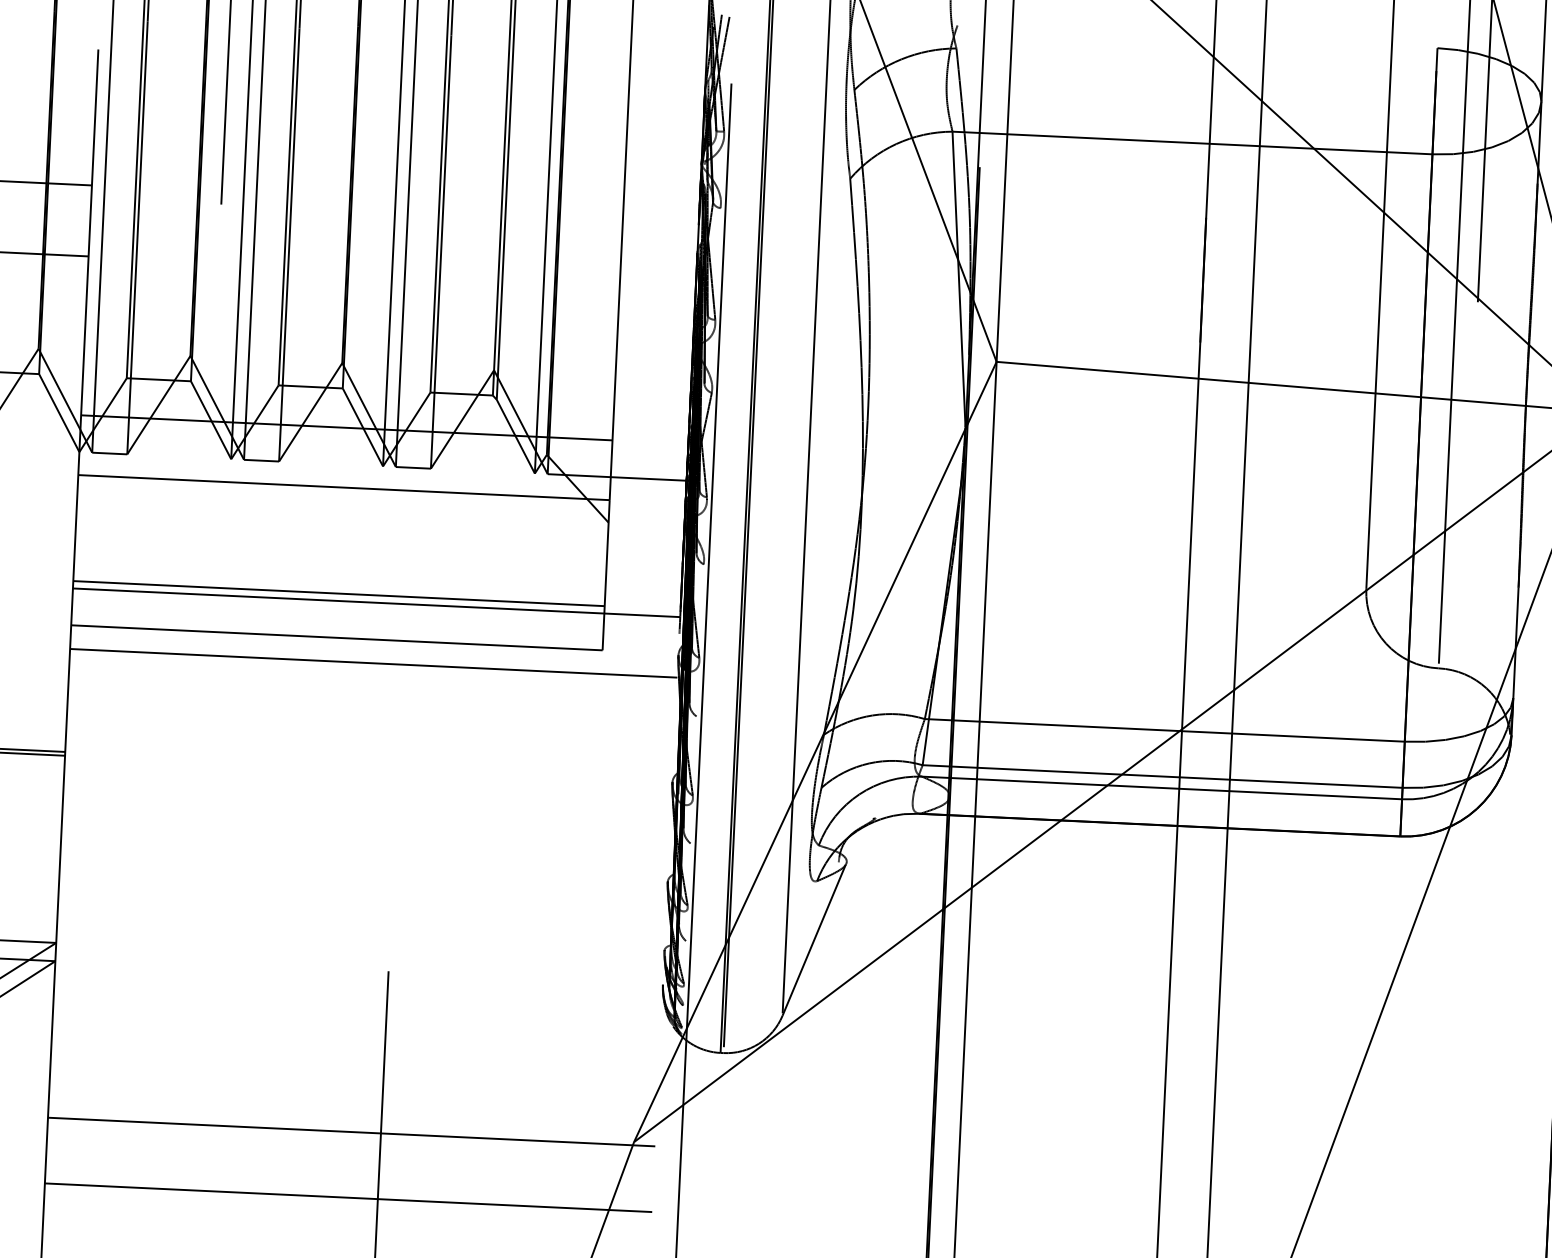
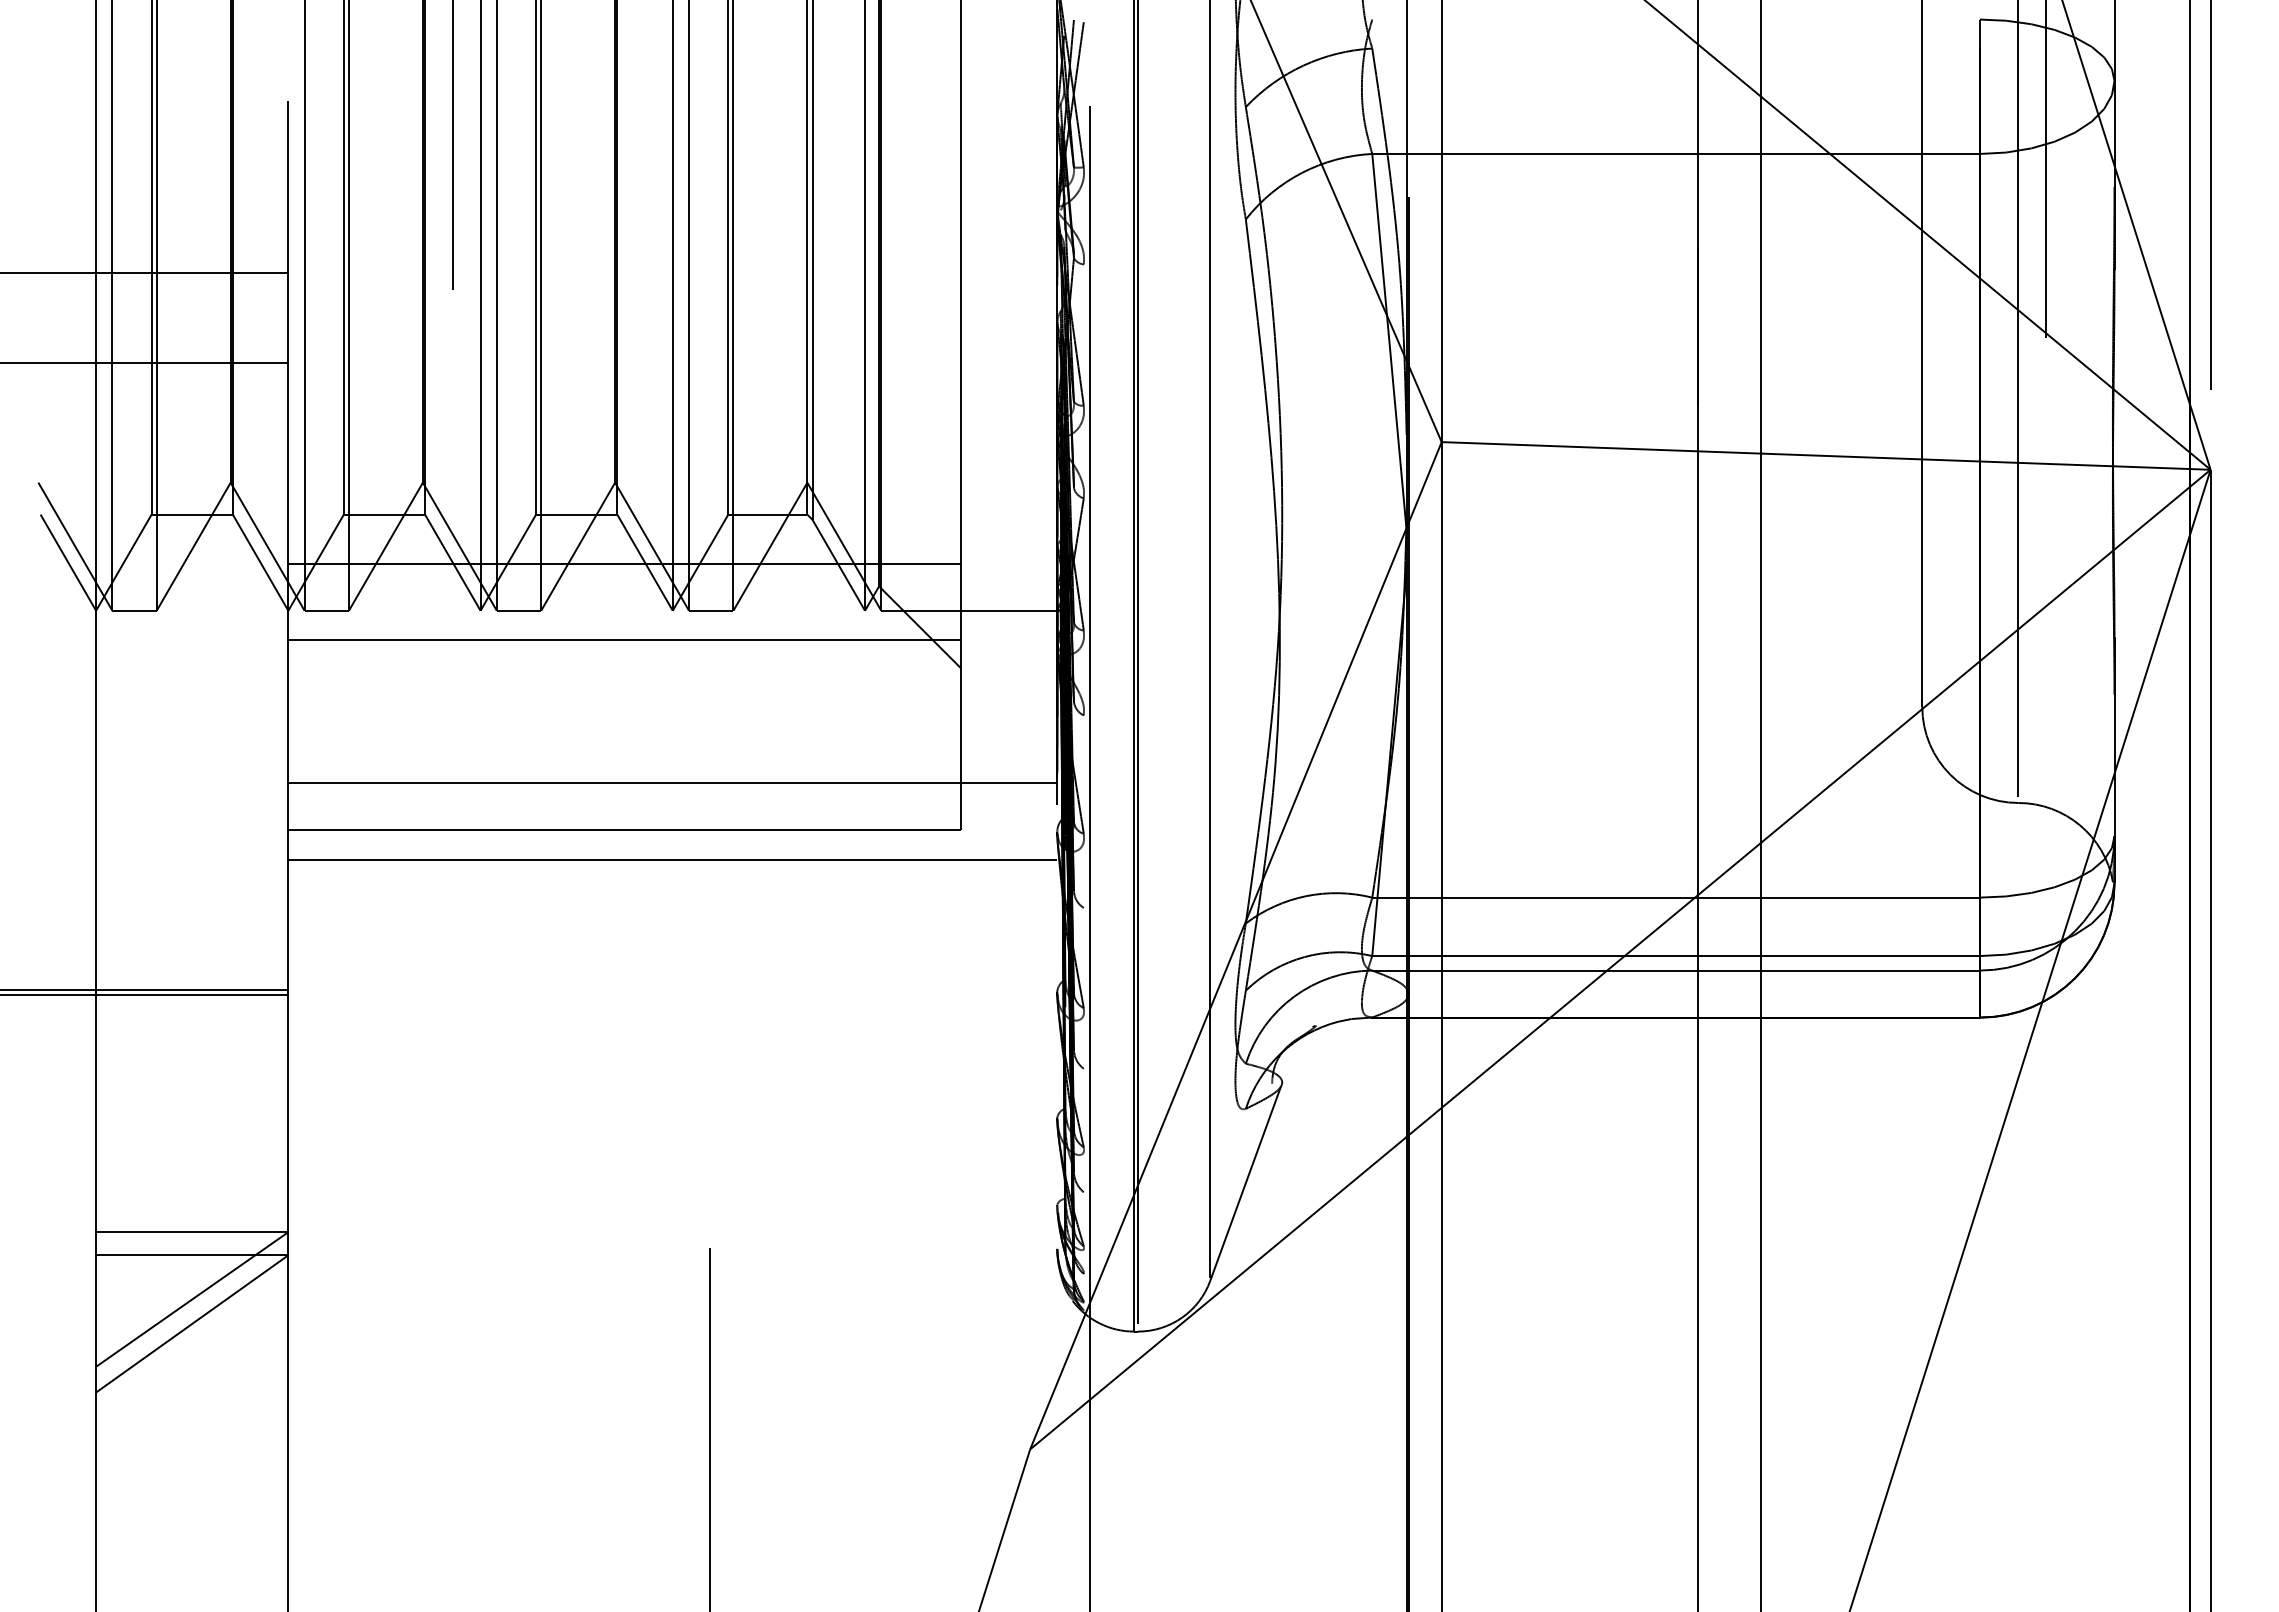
line: (338, 593) -> (624, 774), removed
line: (351, 1132) -> (672, 1453), removed
line: (348, 1197) -> (672, 1536), removed

